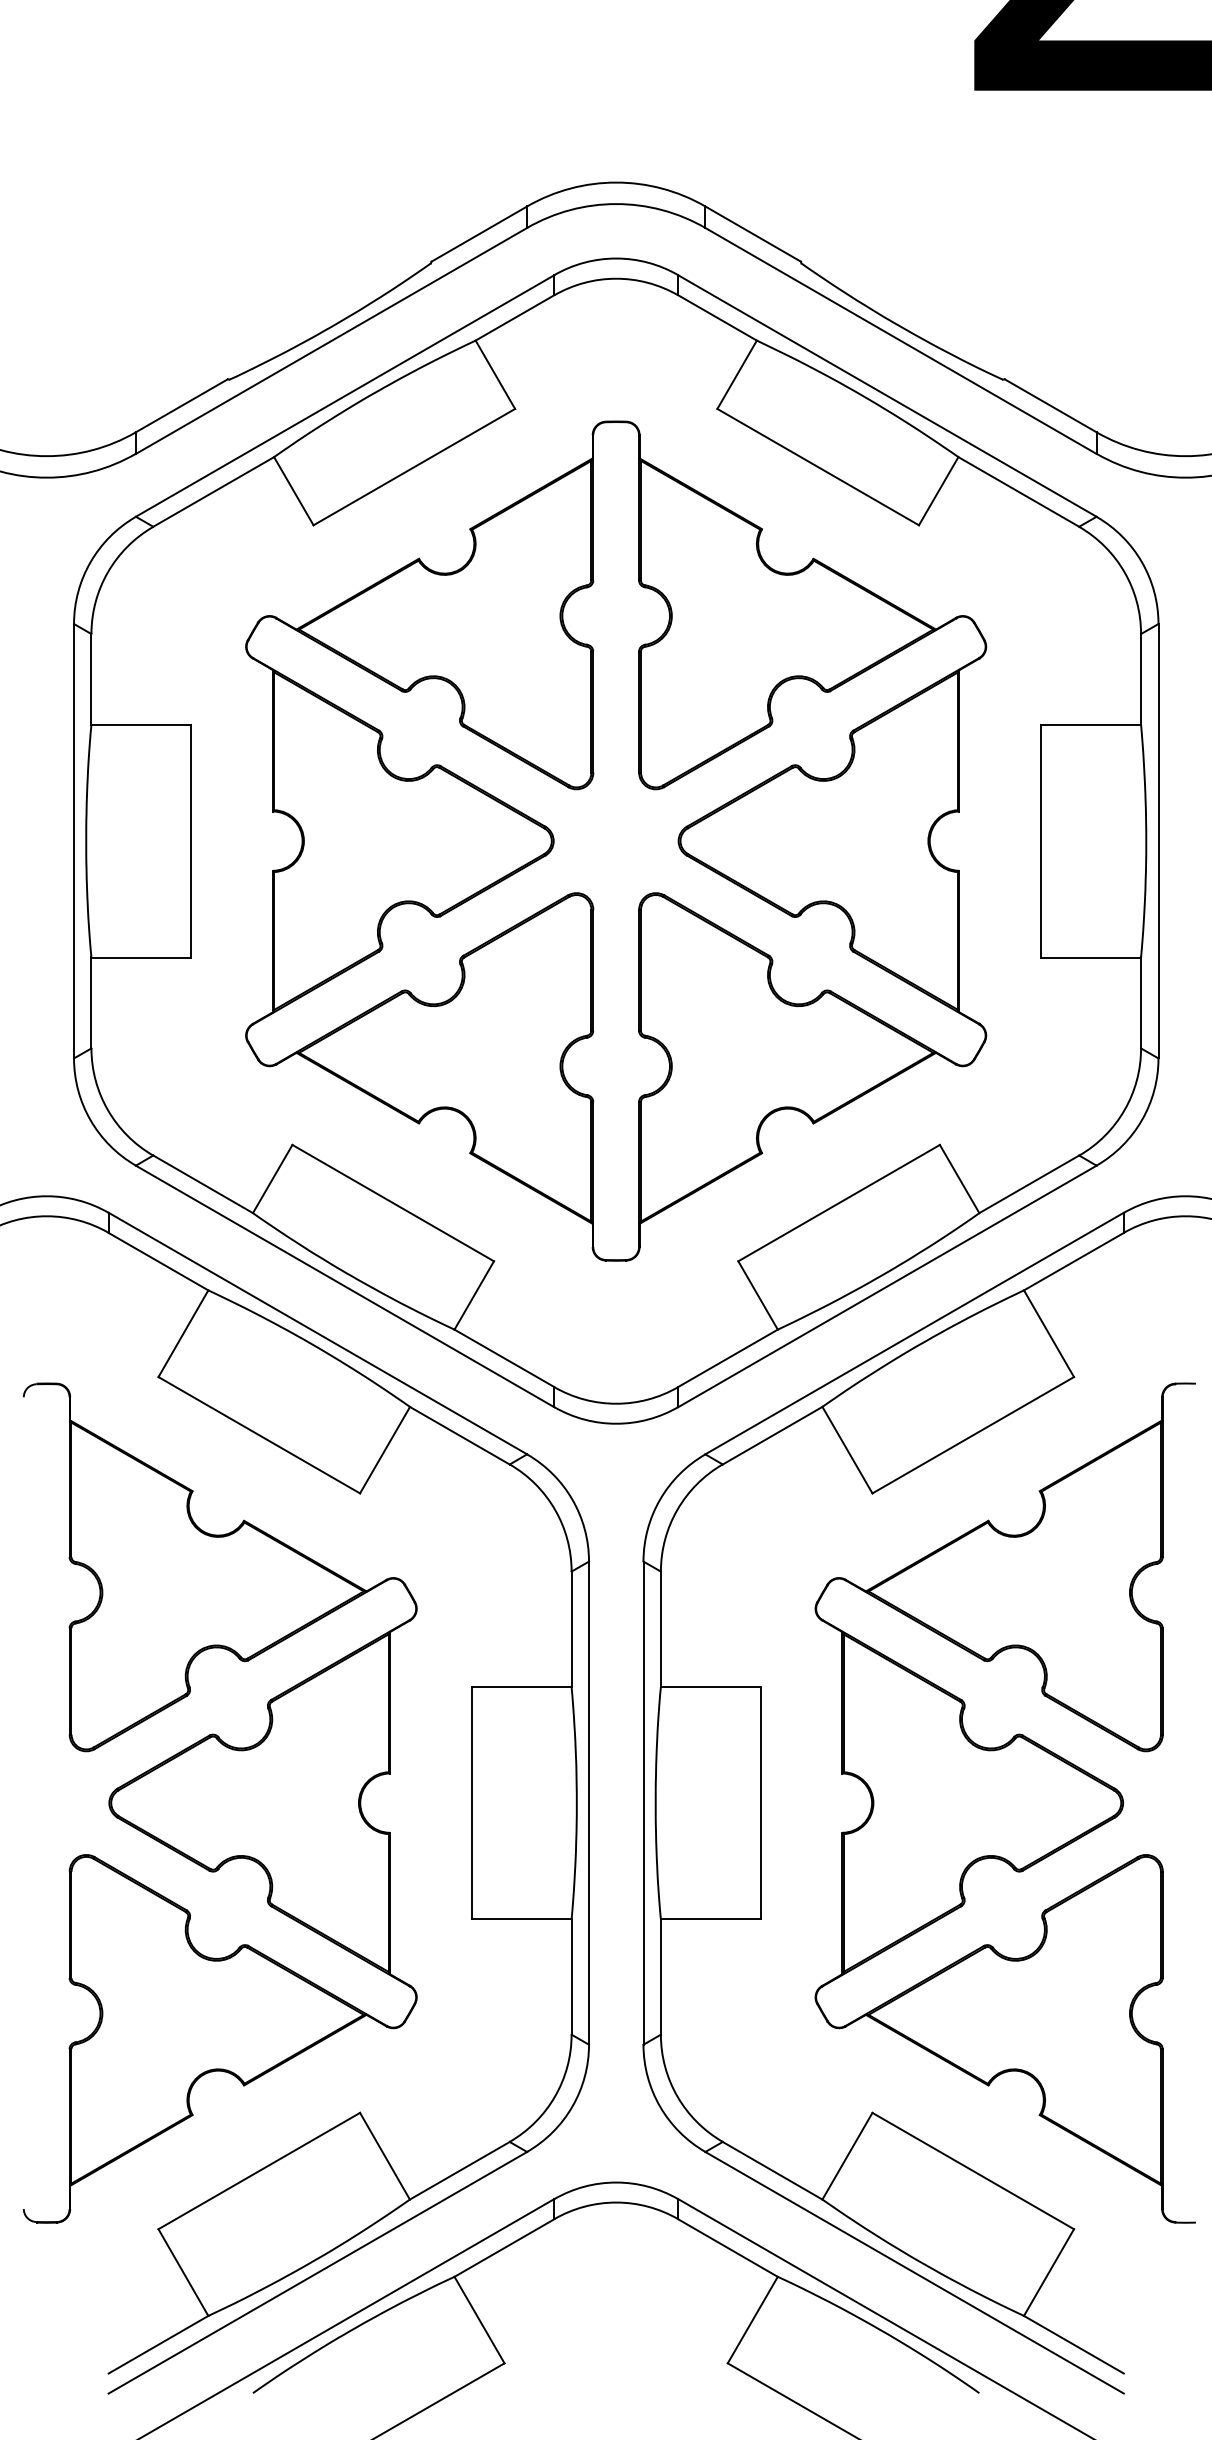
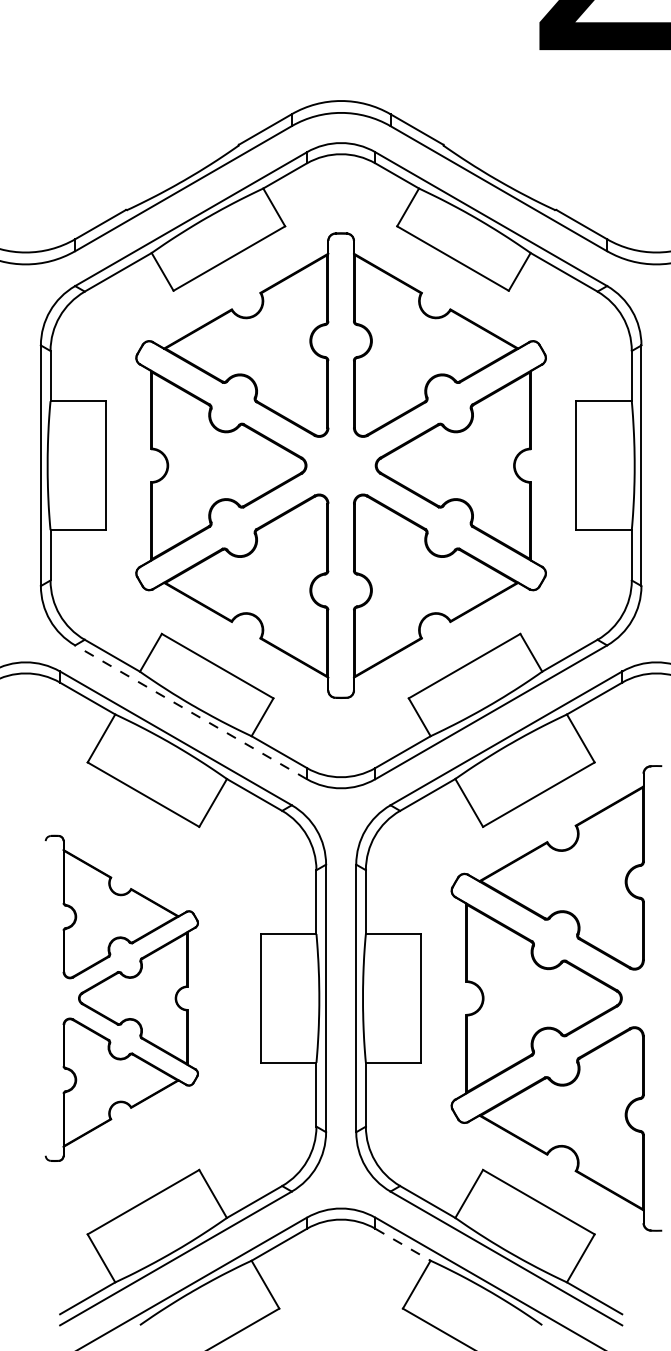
line: (345, 1286) -> (191, 712), solid -> dashed
part: (219, 1803) -> (121, 998), size x0.7
line: (728, 2247) -> (403, 1244), solid -> dashed

